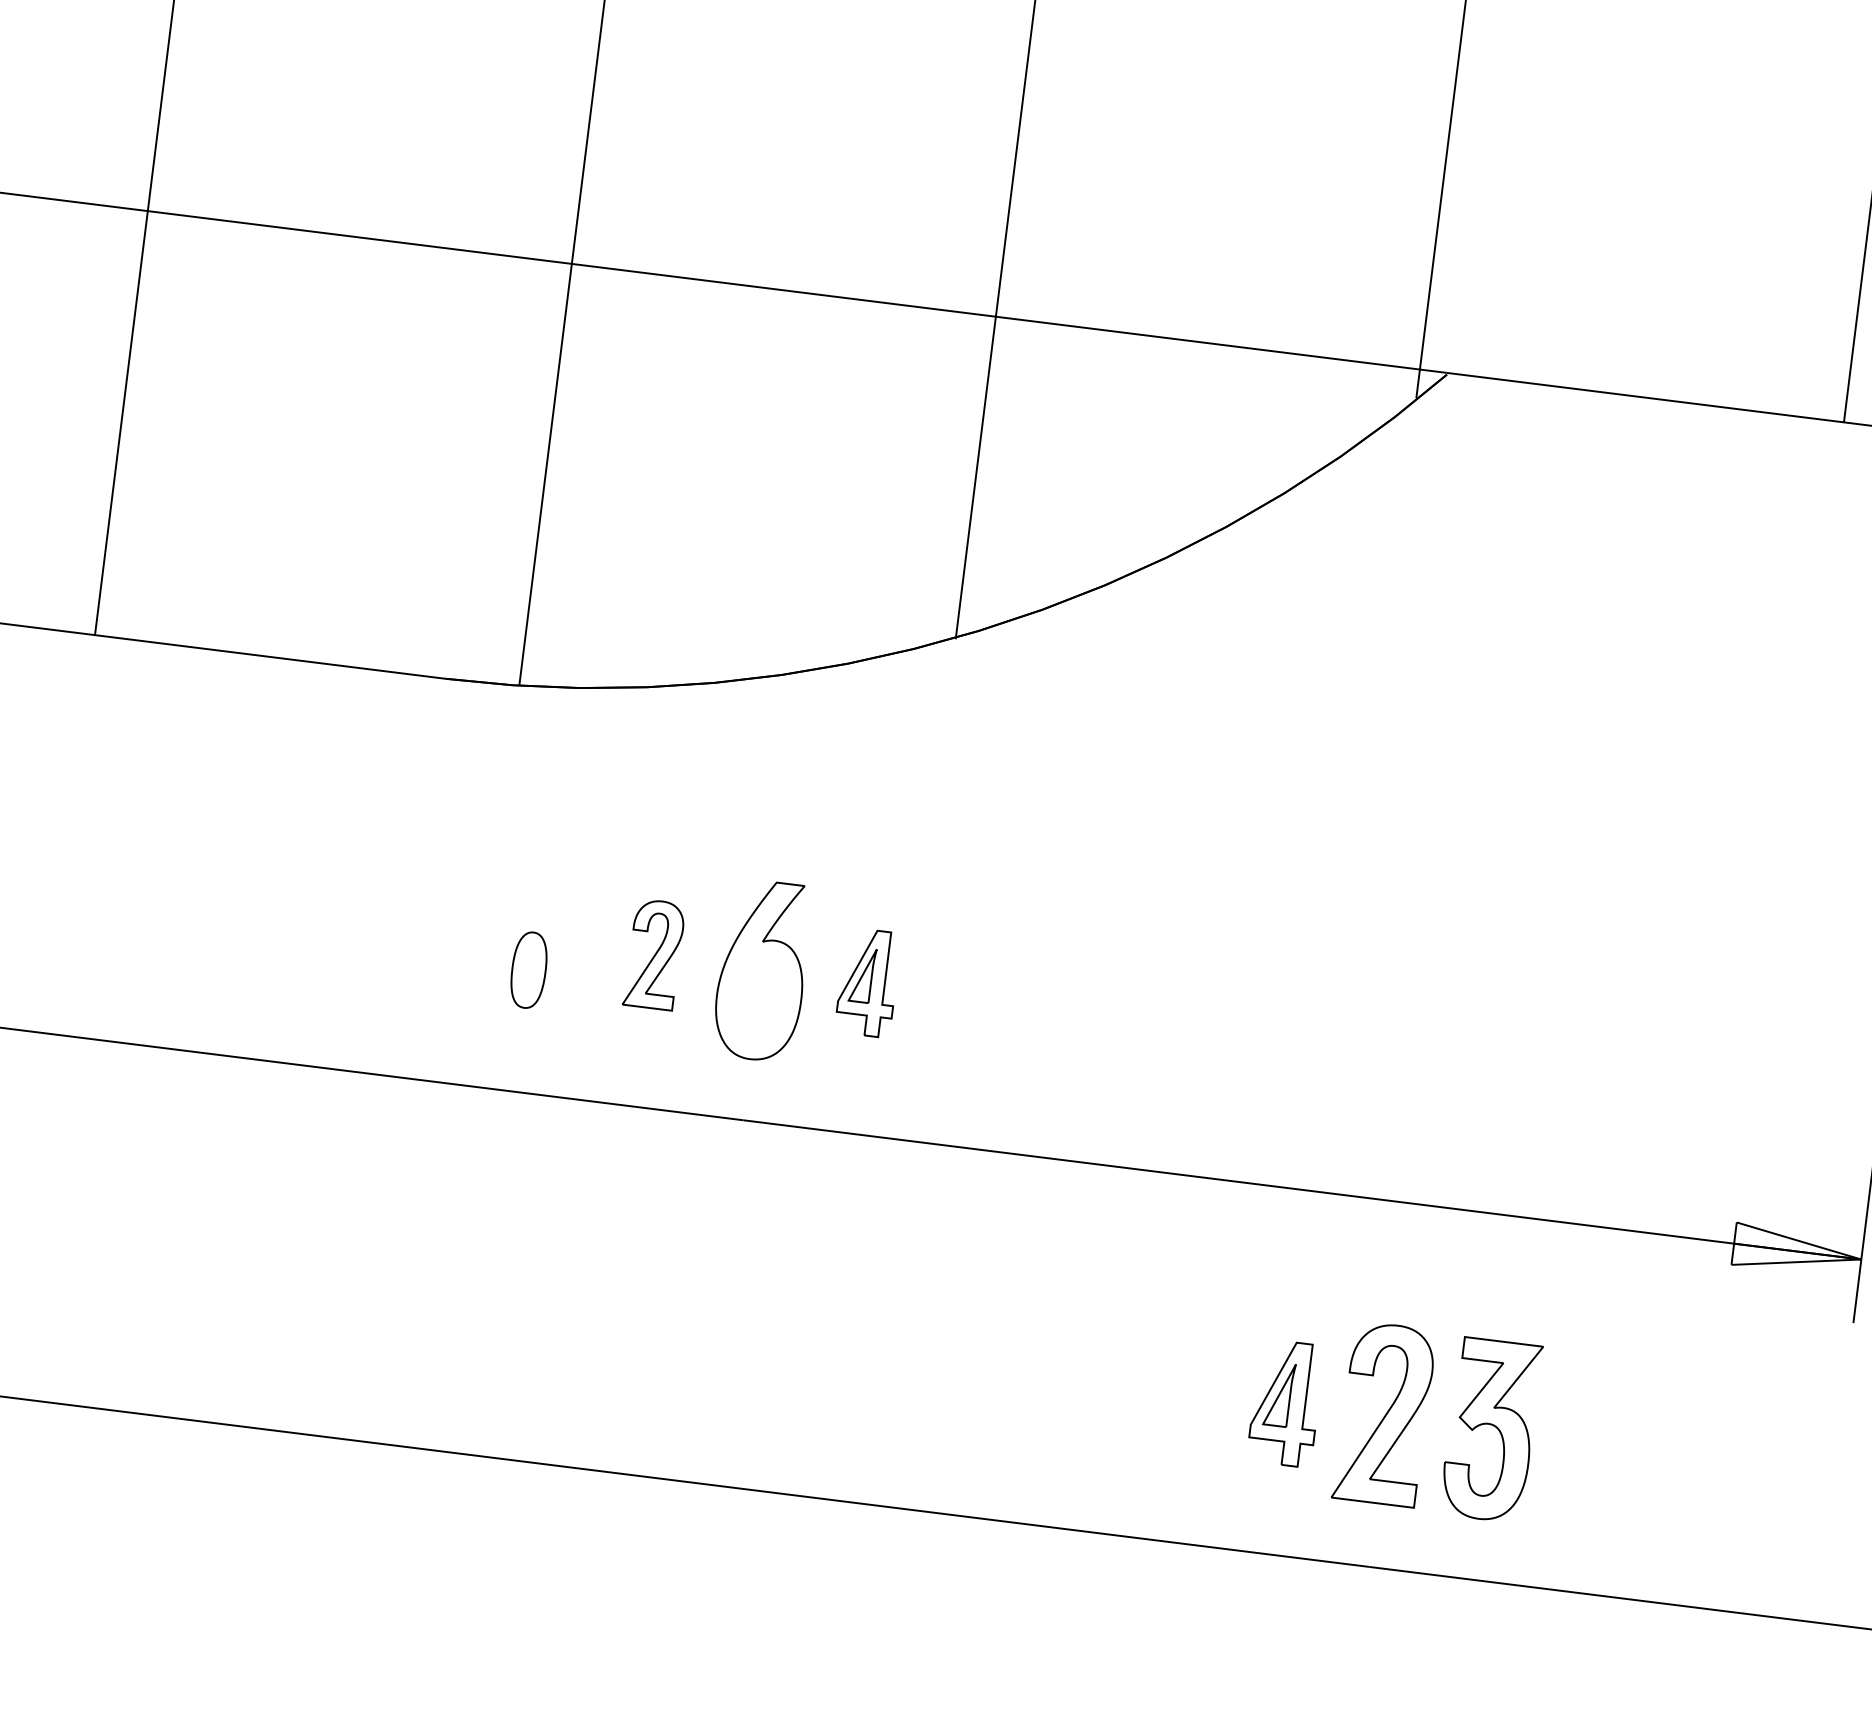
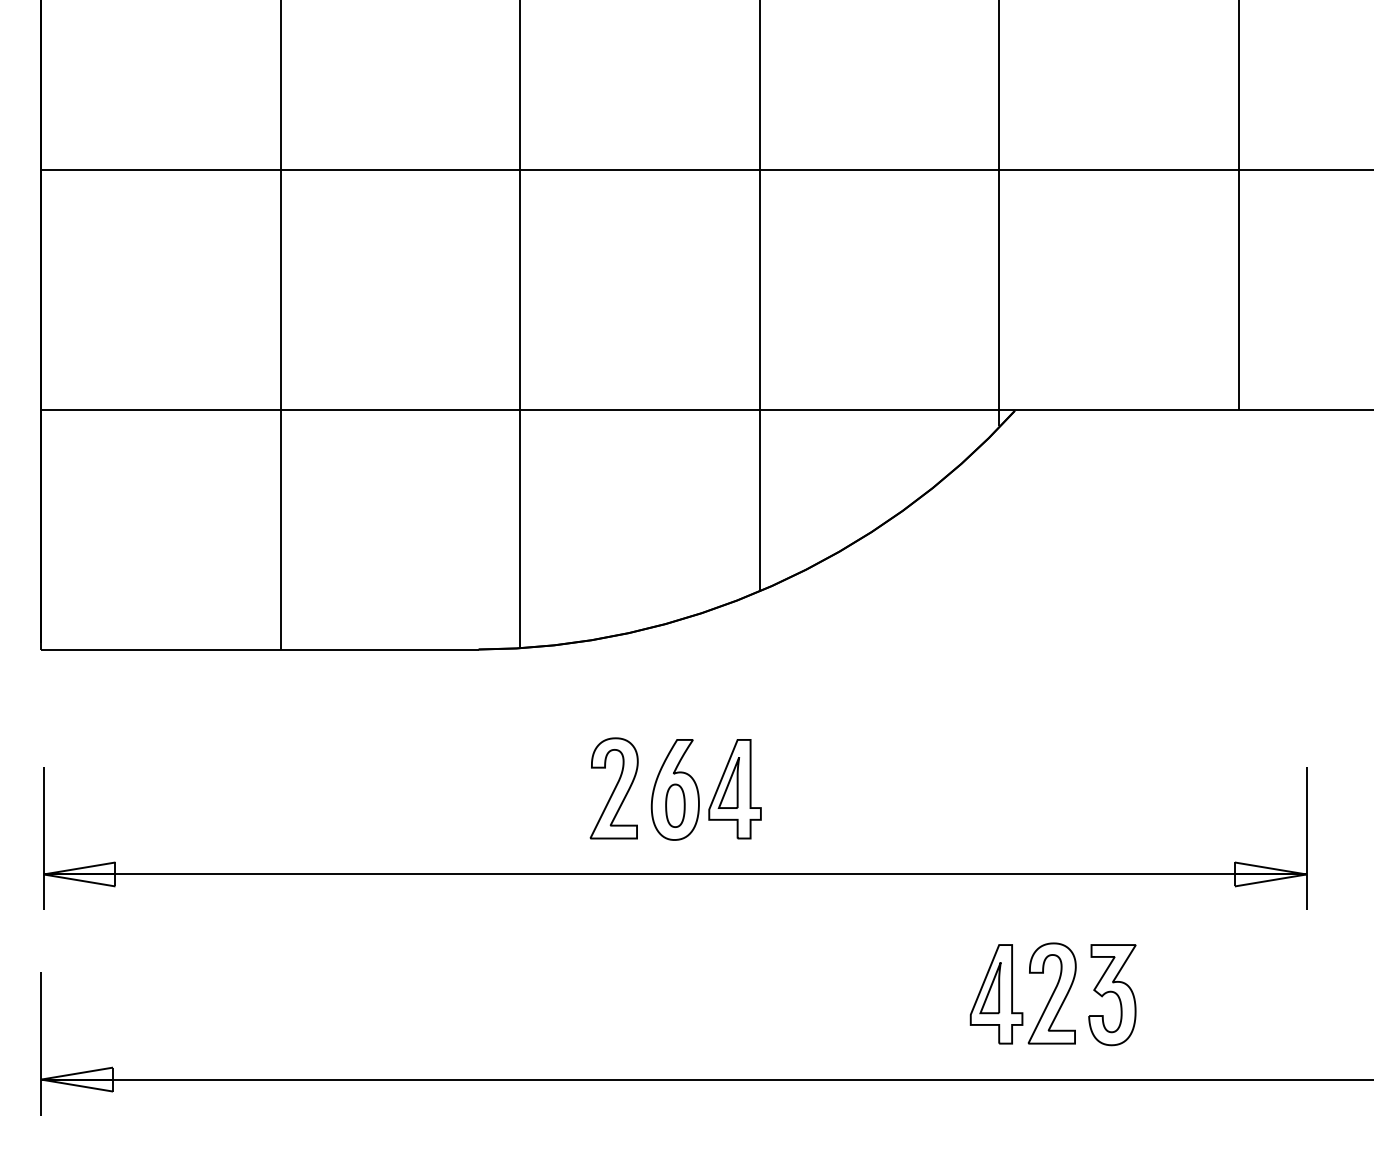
part: (653, 954) -> (613, 788), size x1.67
part: (529, 969) -> (675, 805), moved
part: (867, 982) -> (734, 789), size x1.67
part: (1285, 1403) -> (996, 994), size x1.43

